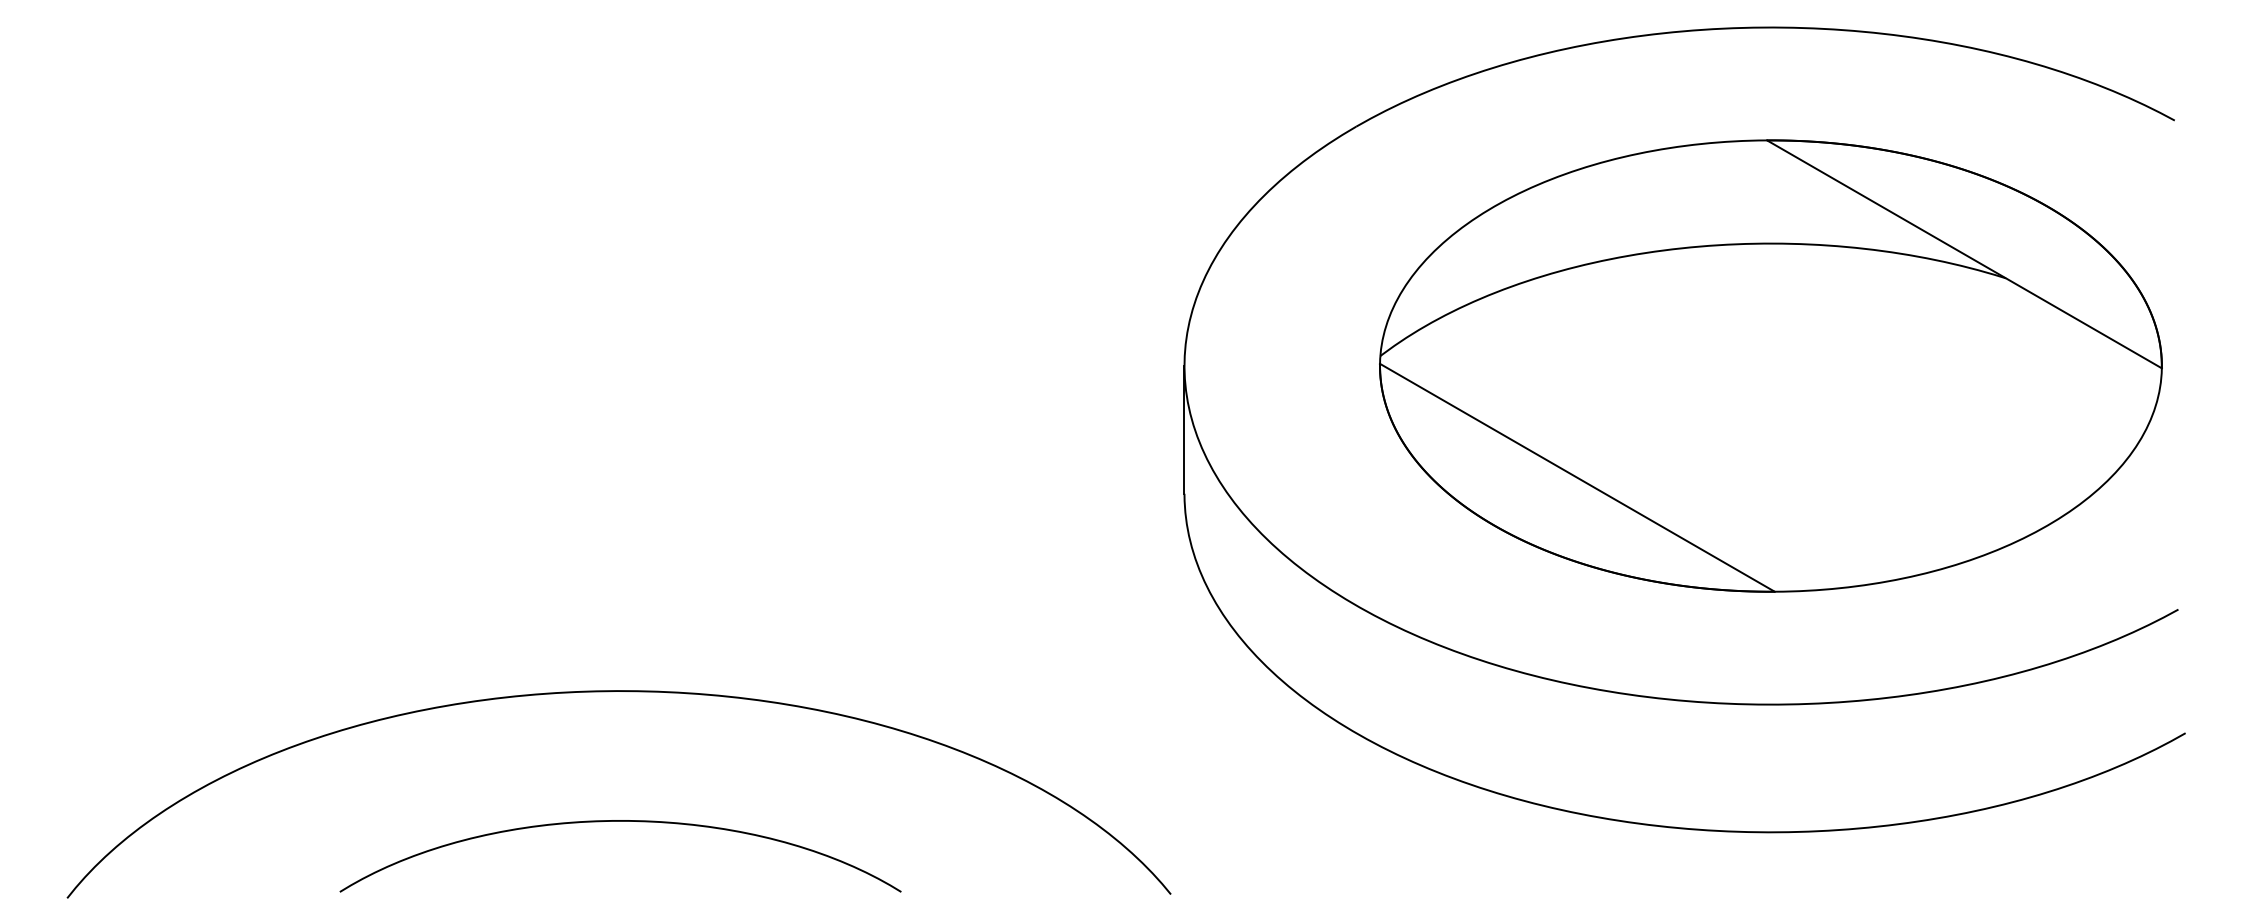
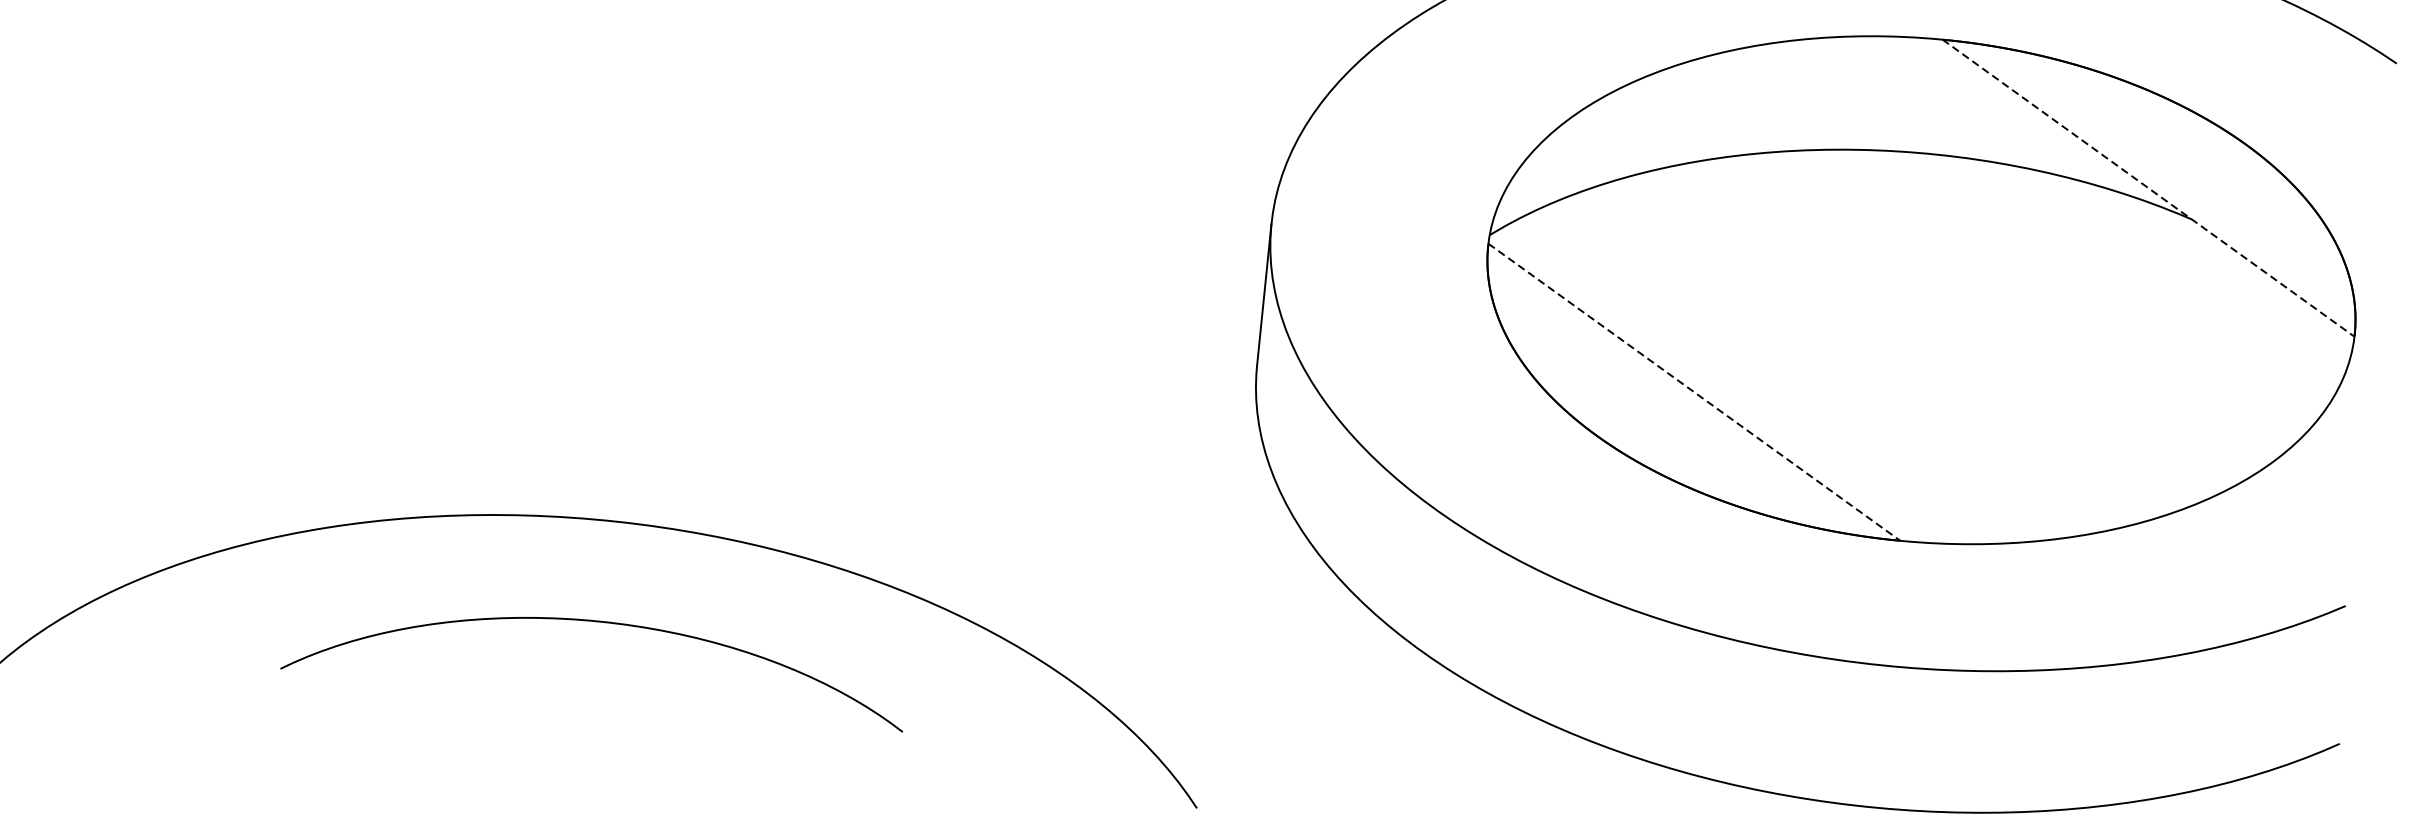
line: (1964, 254) -> (2148, 188), solid -> dashed
line: (1577, 477) -> (1694, 391), solid -> dashed
curve: (620, 821) -> (599, 622), moved

